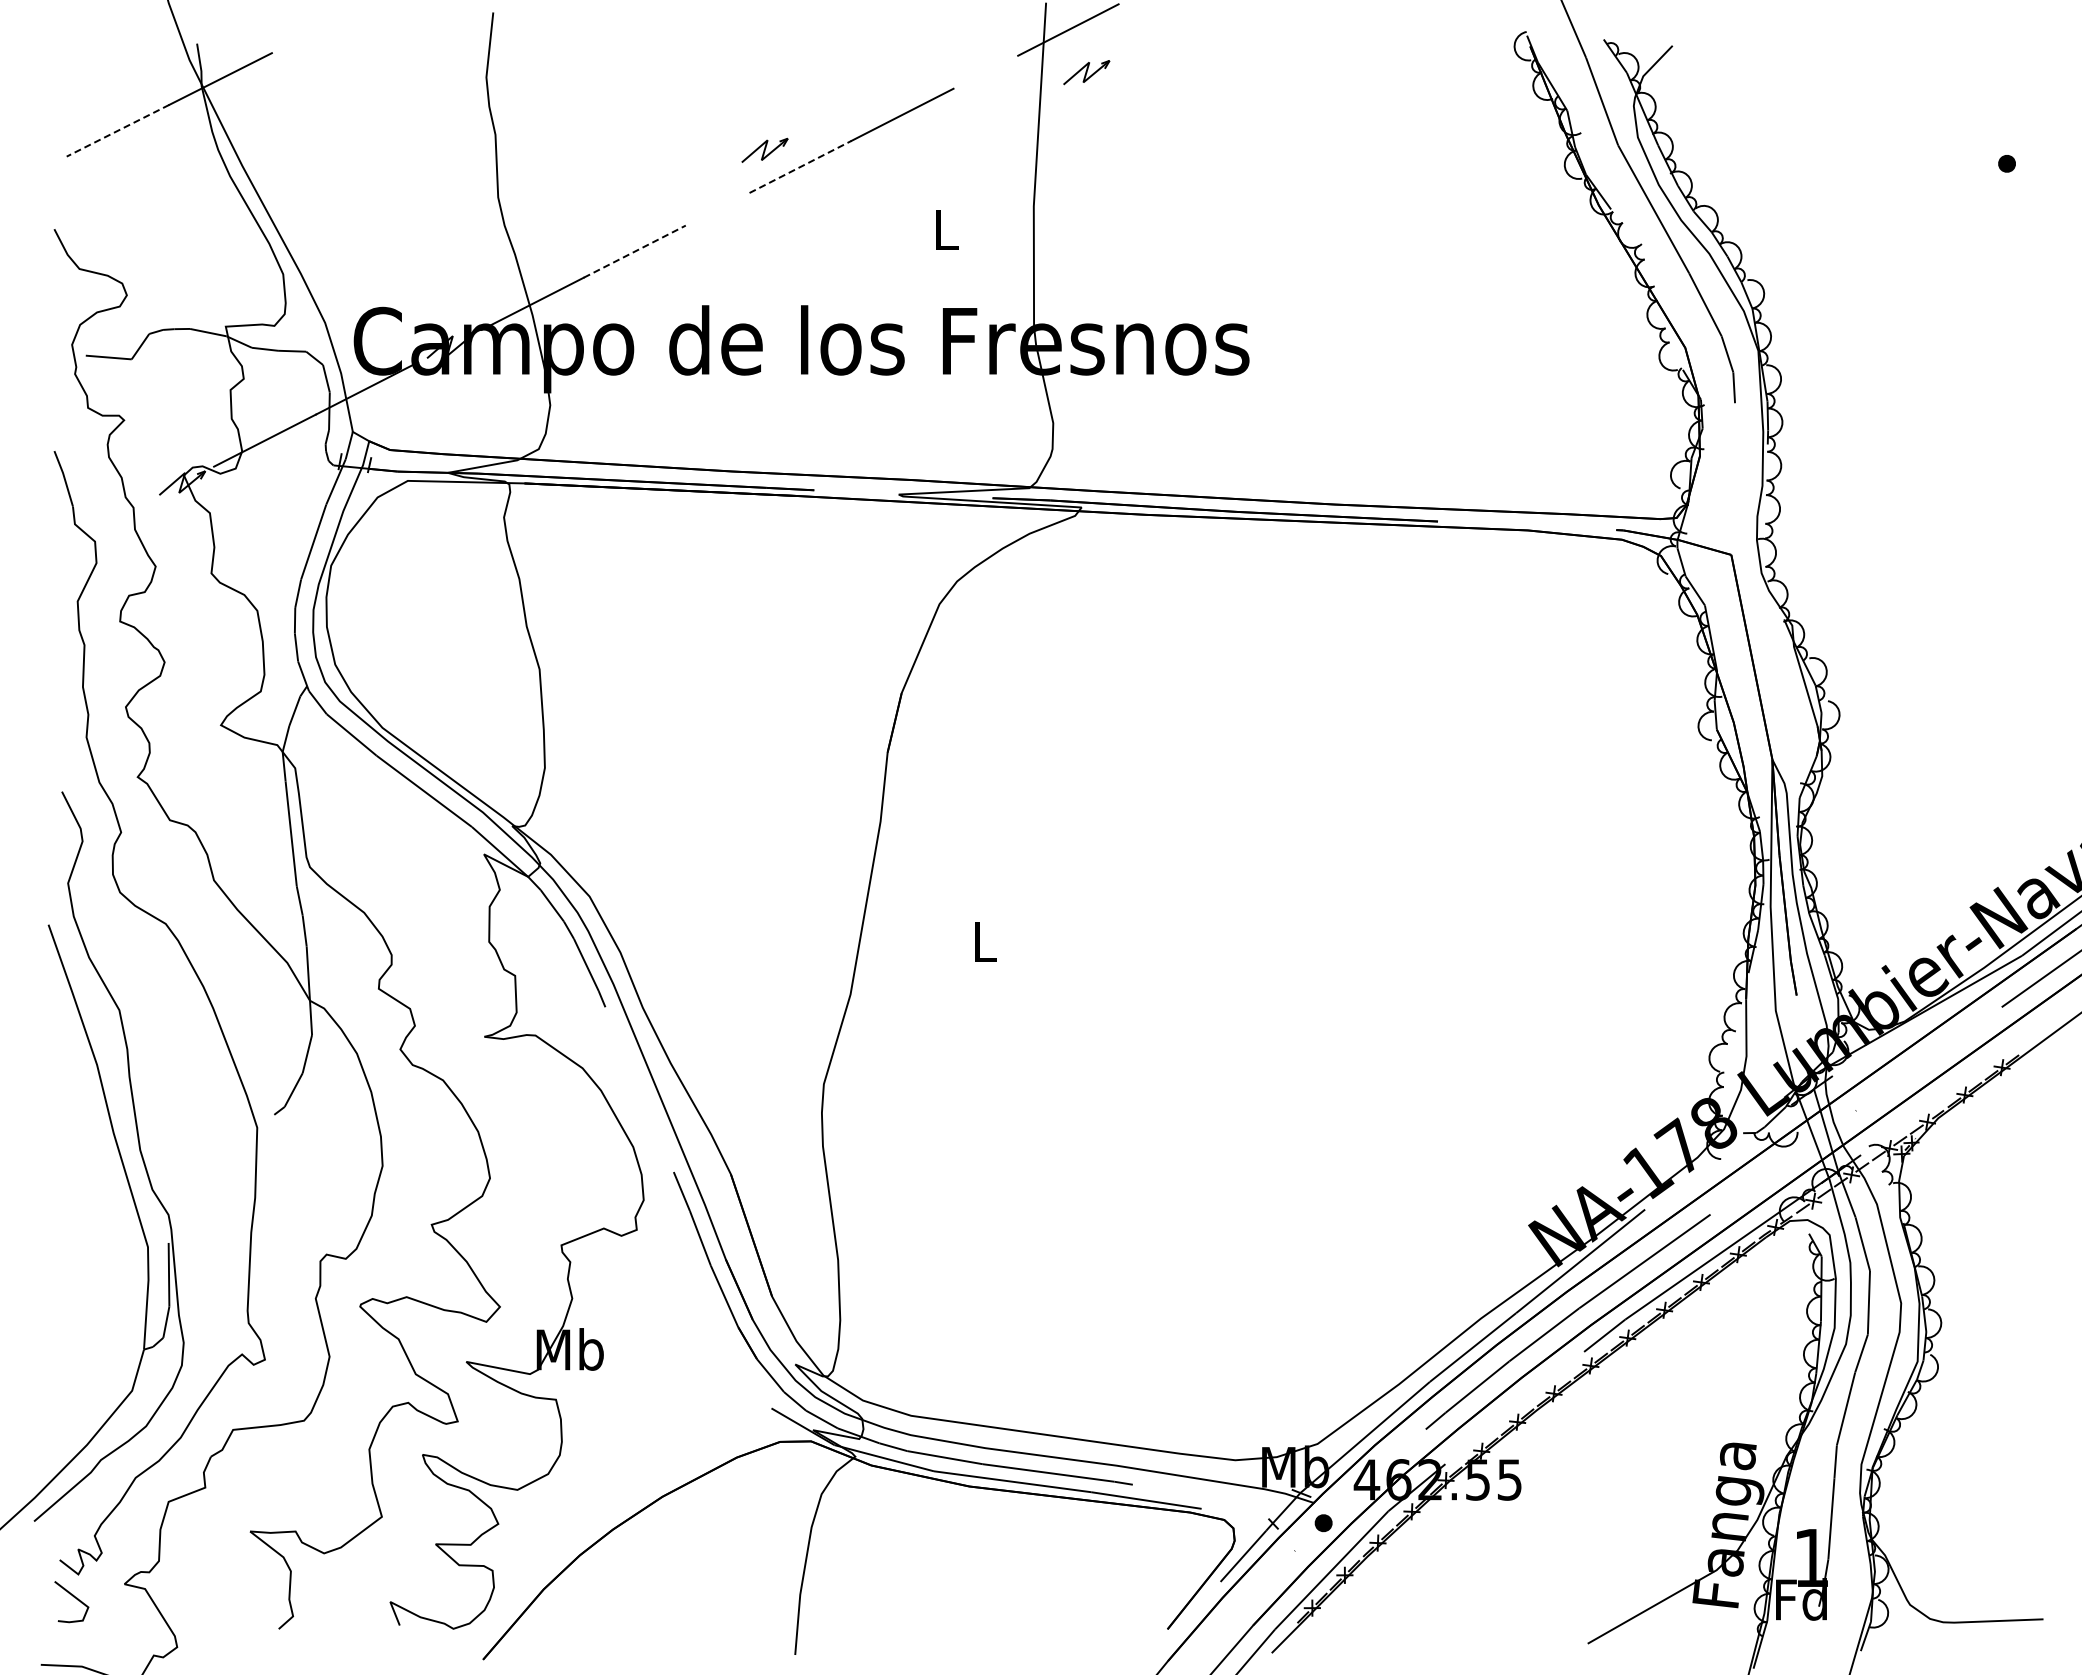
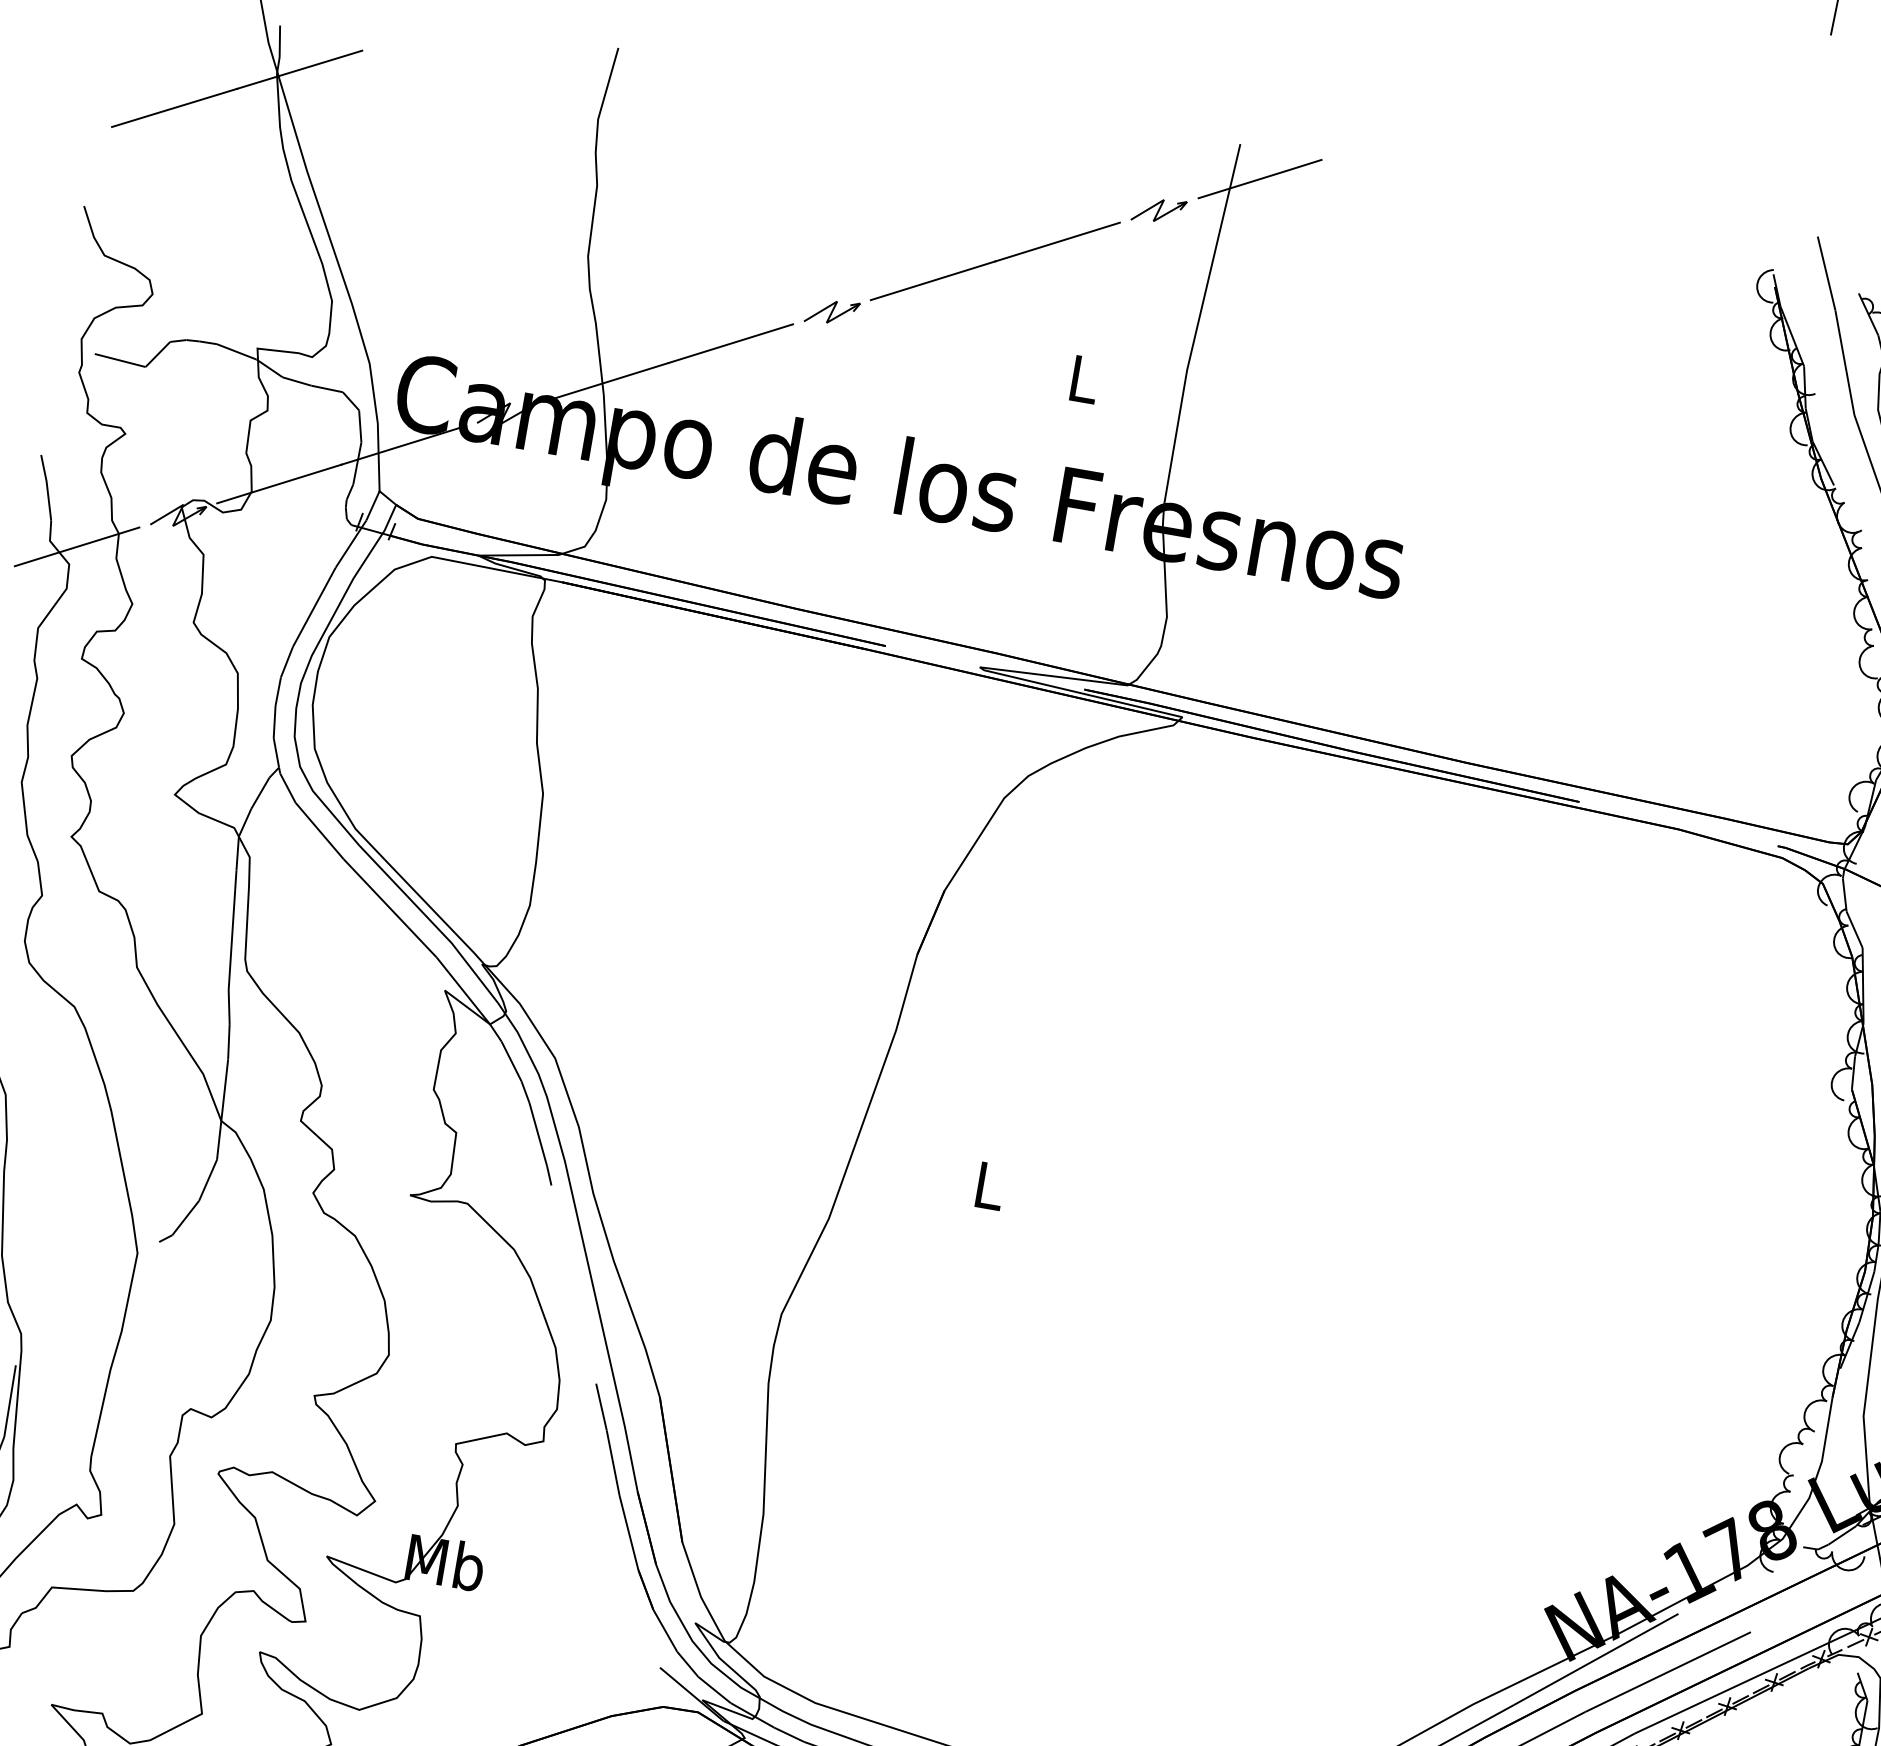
part: (1086, 72) -> (1158, 210), moved
line: (117, 130) -> (174, 107), dashed -> solid
part: (764, 149) -> (831, 311), moved
line: (800, 166) -> (933, 280), dashed -> solid
line: (635, 251) -> (731, 343), dashed -> solid
line: (99, 525) -> (77, 547), added

